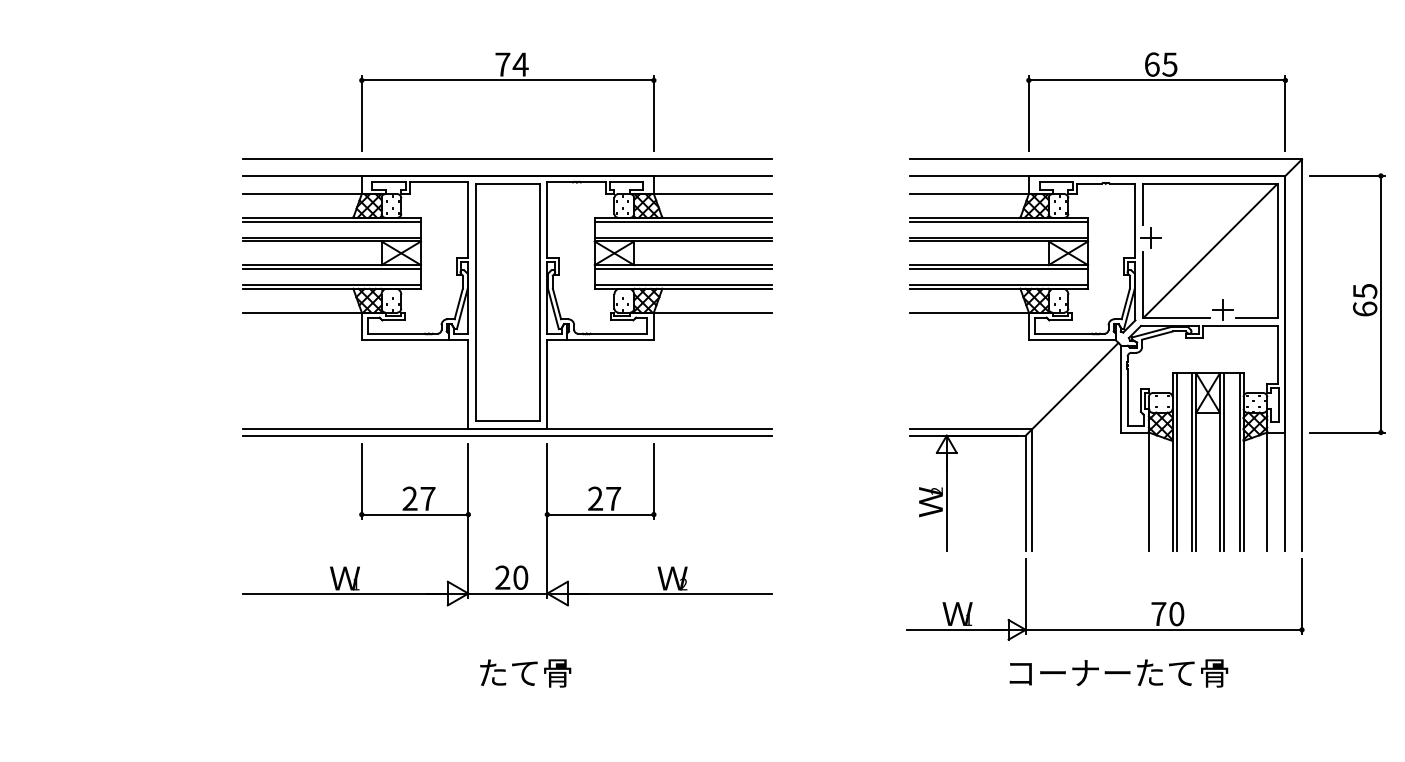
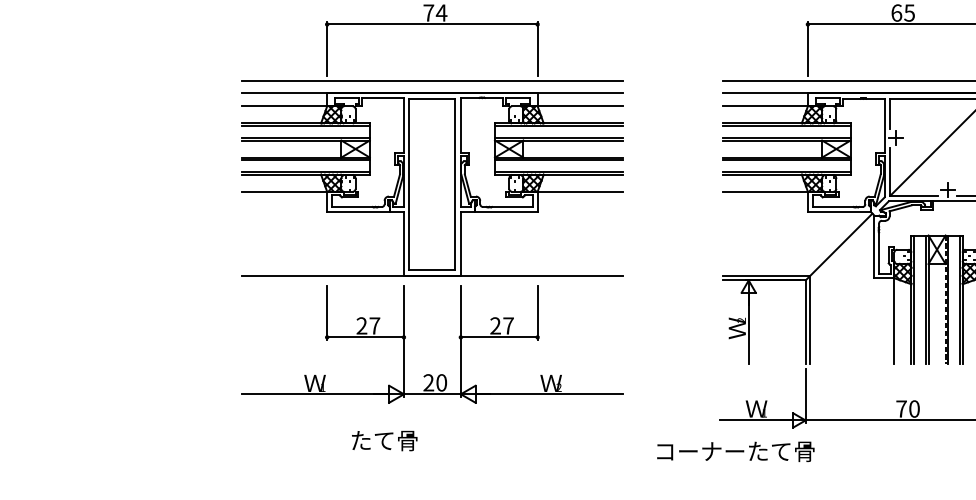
line: (507, 435) -> (432, 280), removed
line: (1219, 462) -> (945, 299), solid -> dashed
text: (525, 673) -> (384, 441), moved
text: (1118, 673) -> (735, 451), moved

